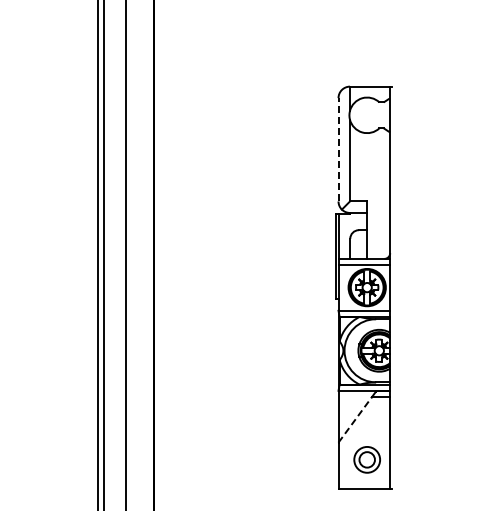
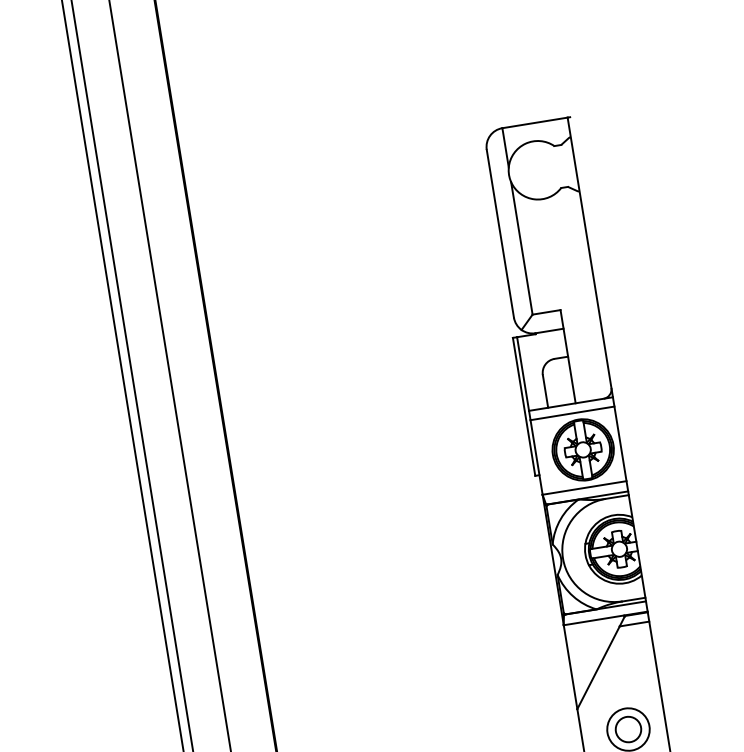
line: (338, 149) -> (500, 233), dashed -> solid
line: (355, 419) -> (598, 667), dashed -> solid

